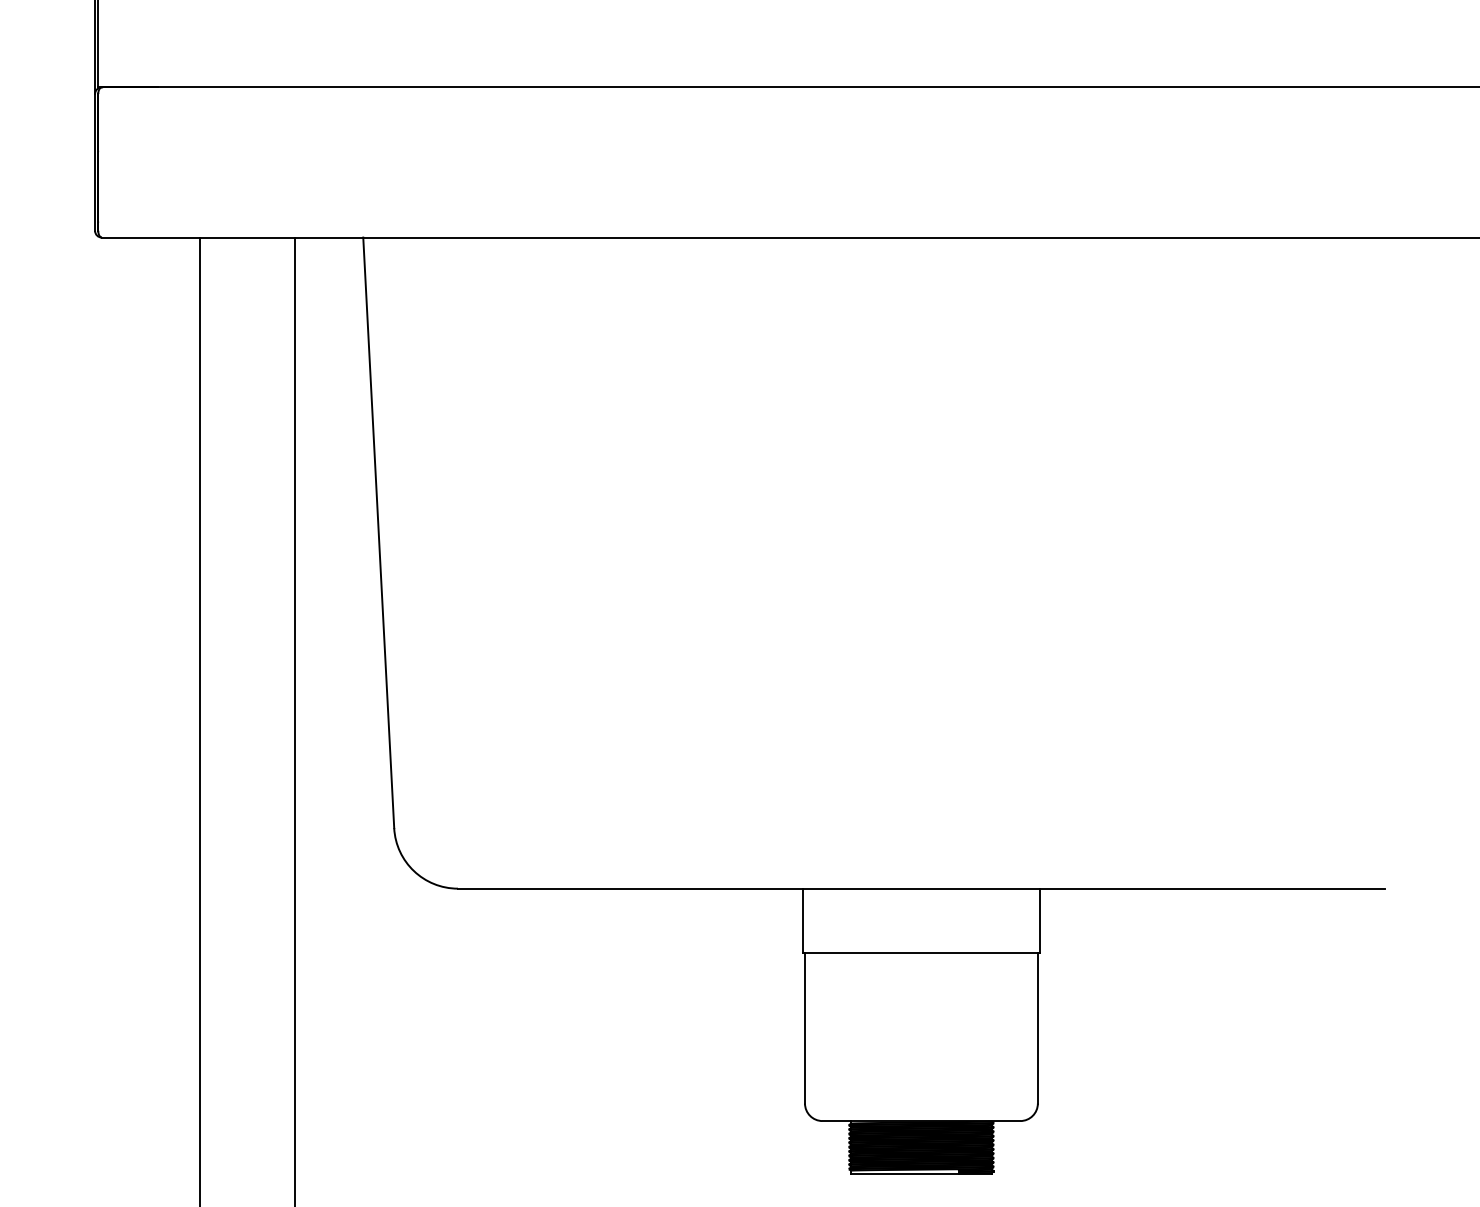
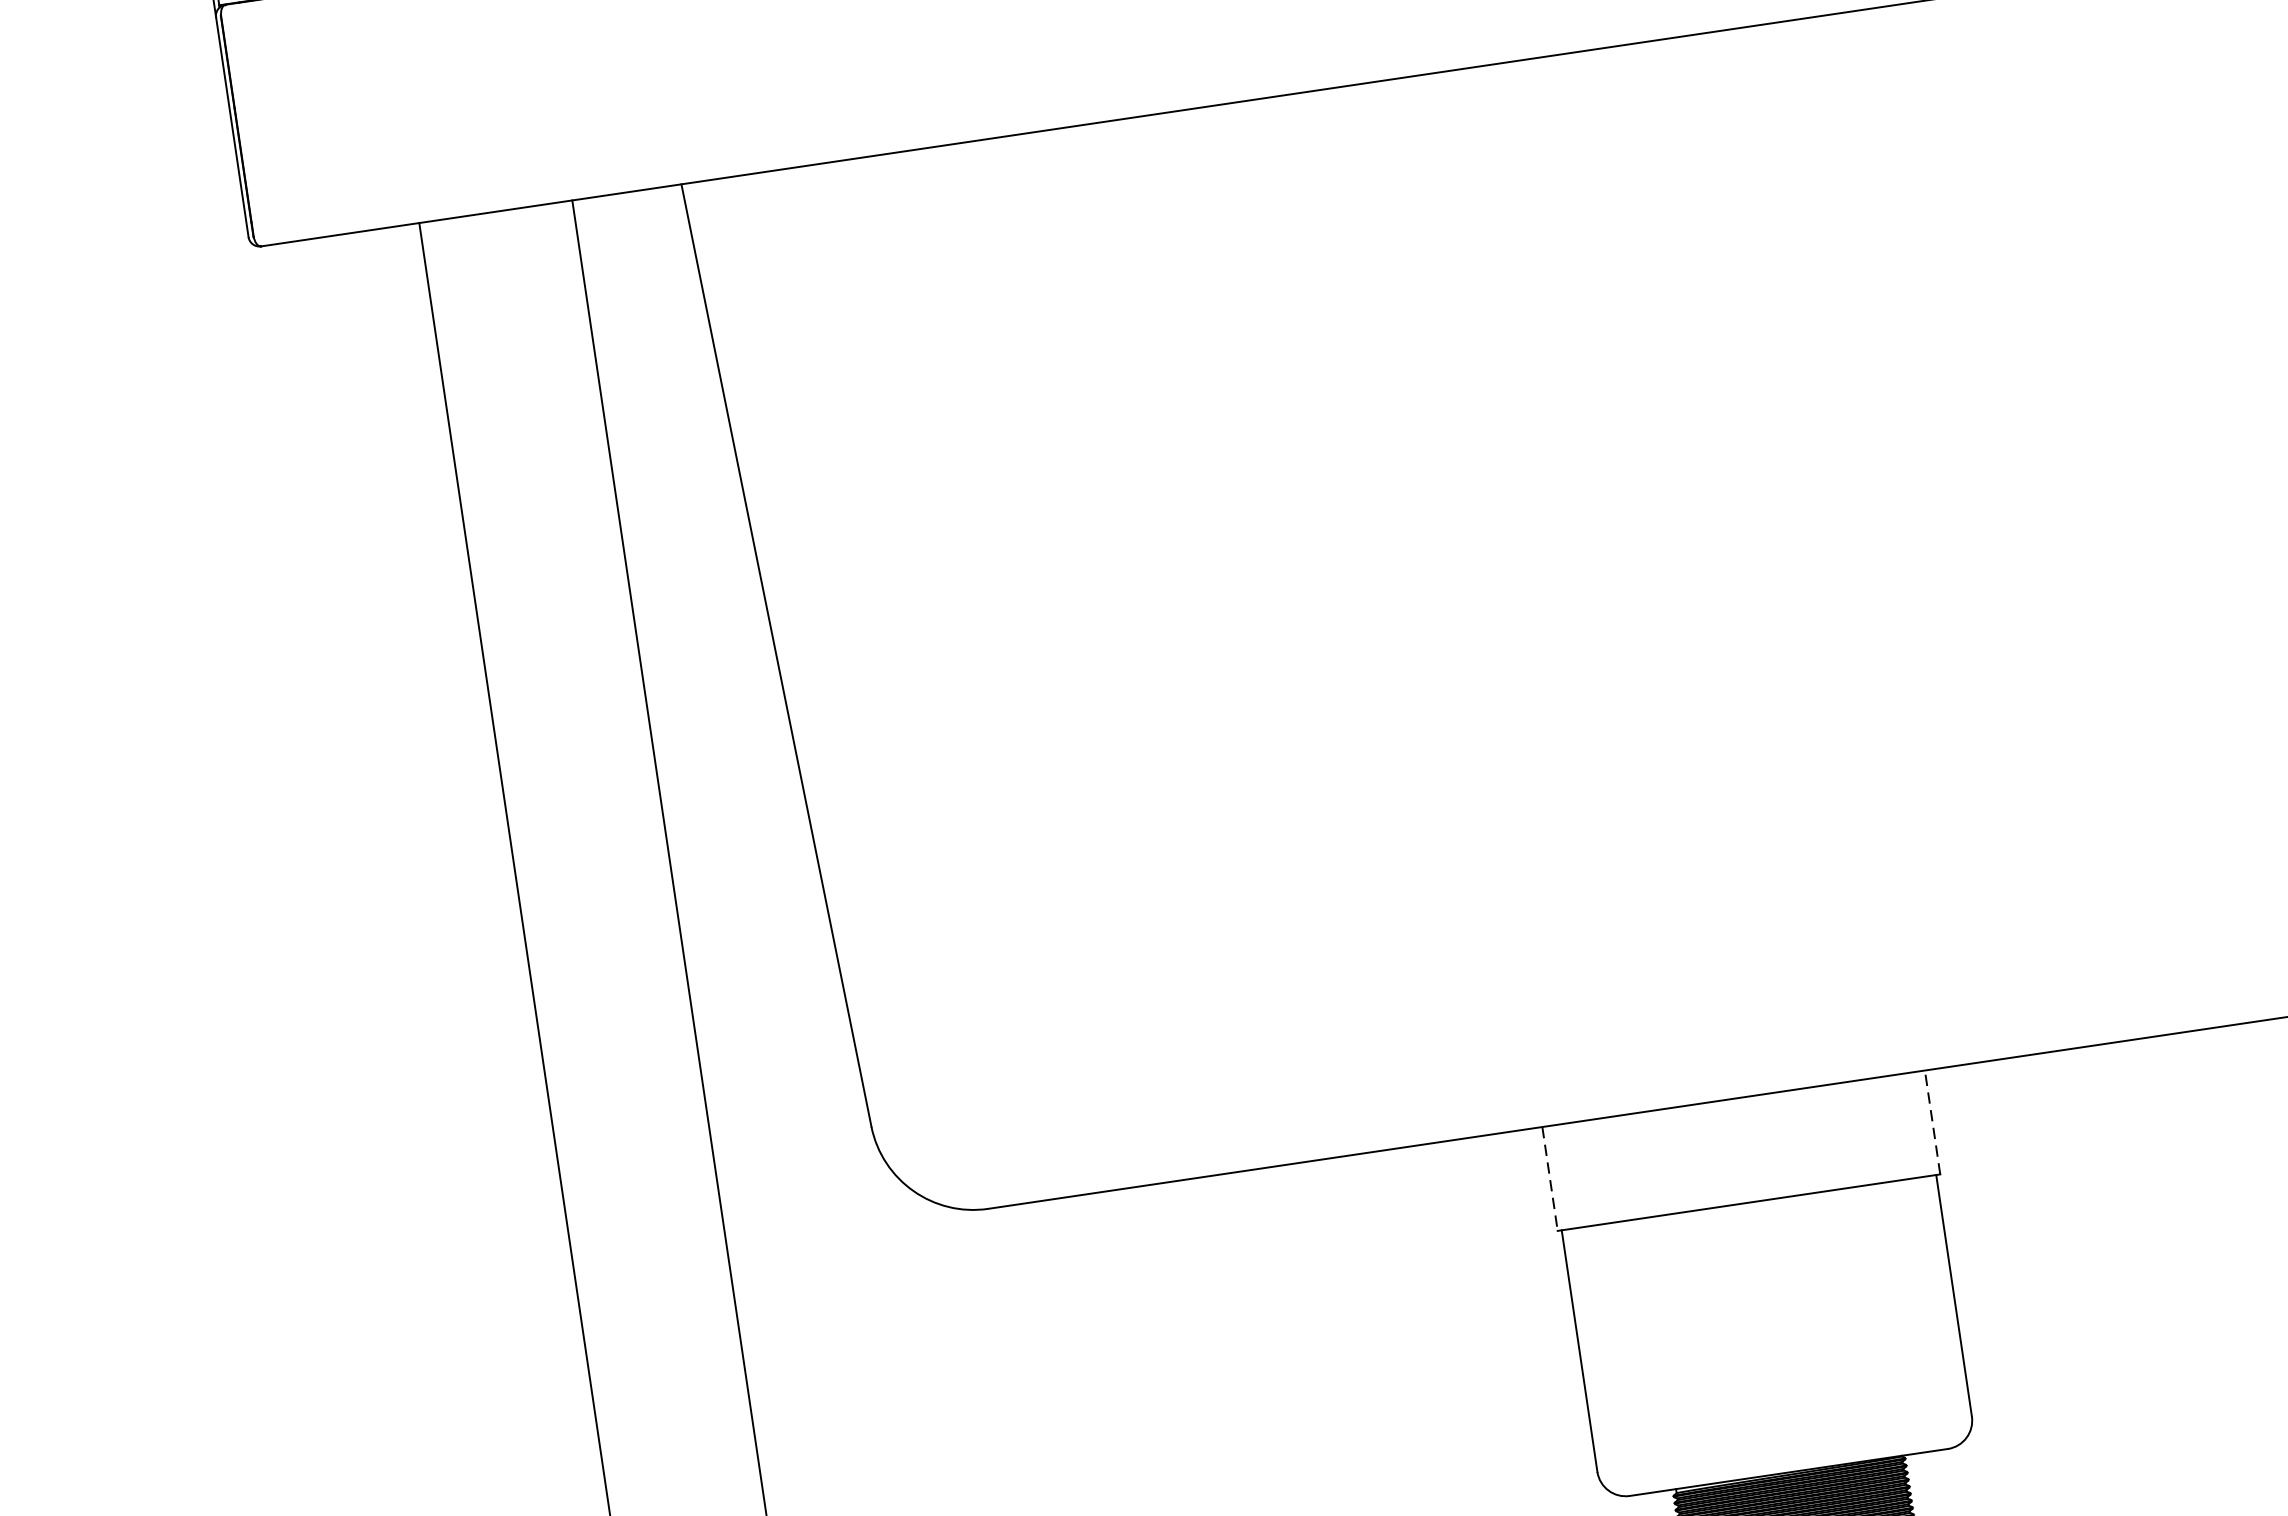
line: (1040, 920) -> (1932, 1121), solid -> dashed
line: (802, 921) -> (1550, 1179), solid -> dashed

